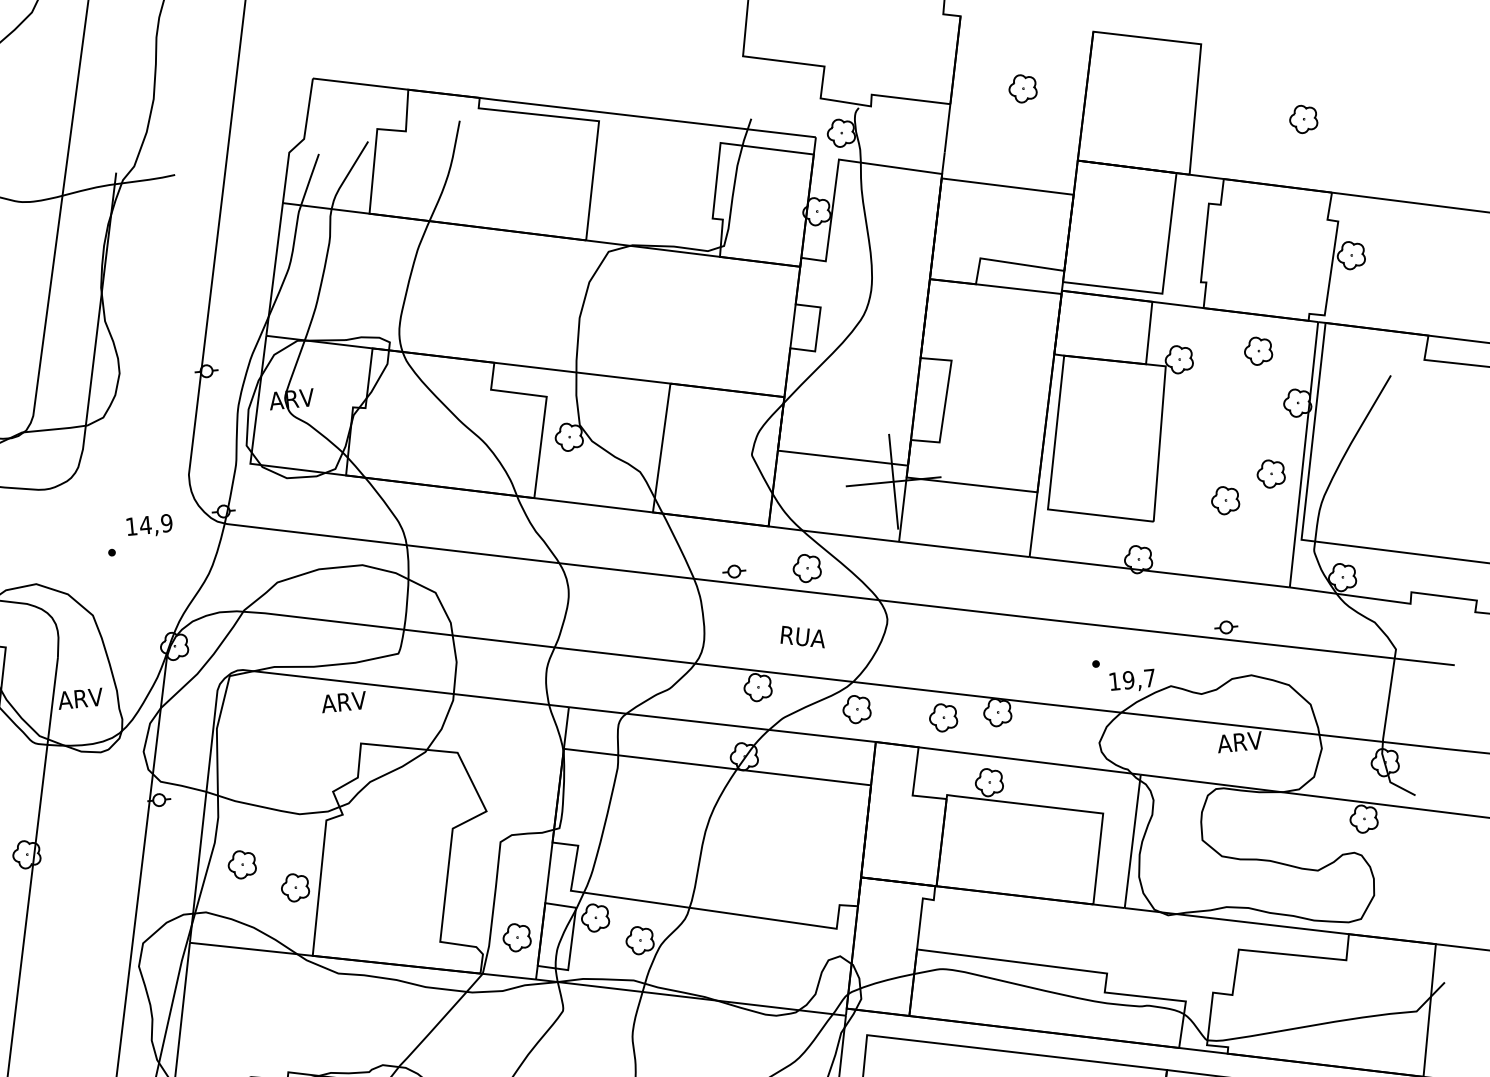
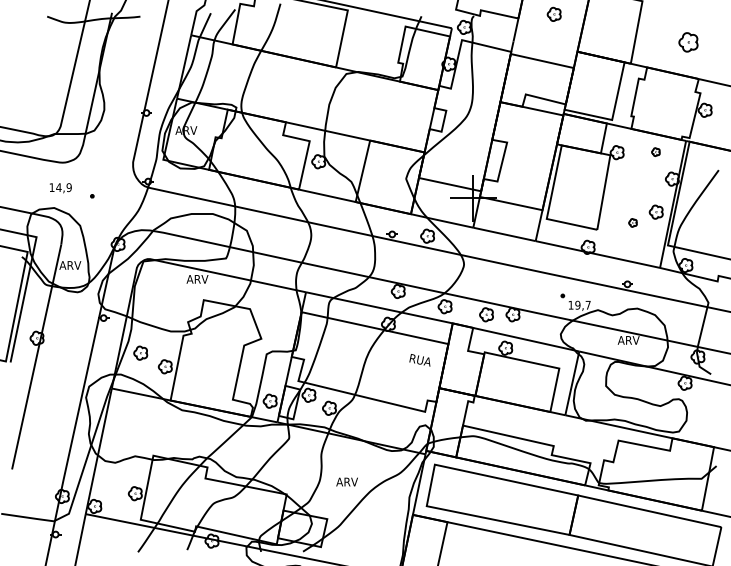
part: (1303, 117) -> (688, 41), size x1.4
part: (1257, 349) -> (655, 151), size x0.6
part: (1224, 499) -> (632, 222), size x0.6
text: (149, 526) -> (60, 188), moved
text: (801, 637) -> (419, 360), moved

